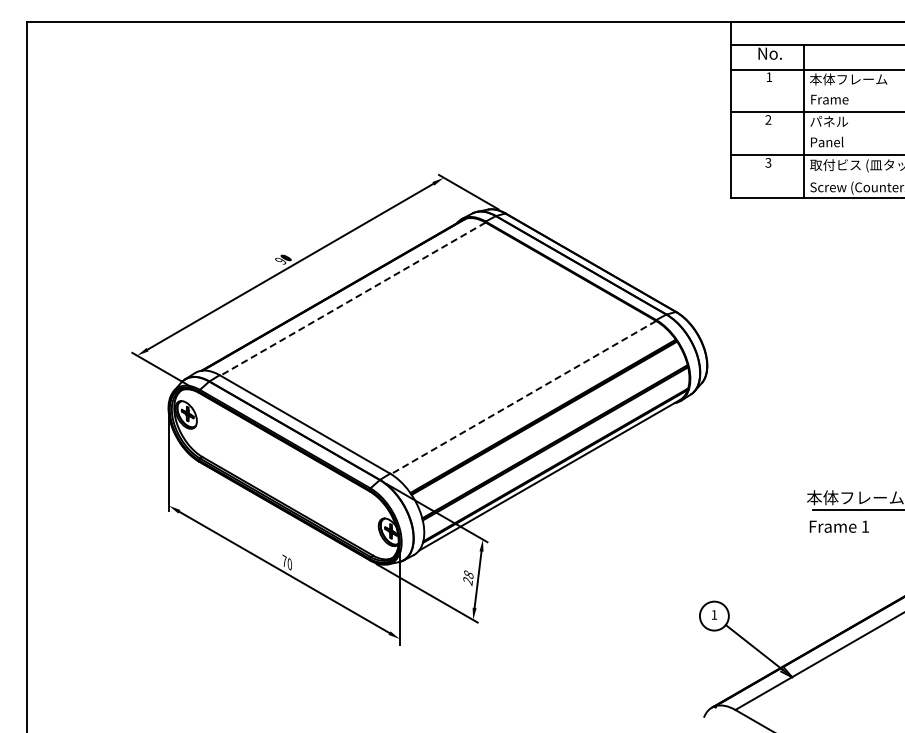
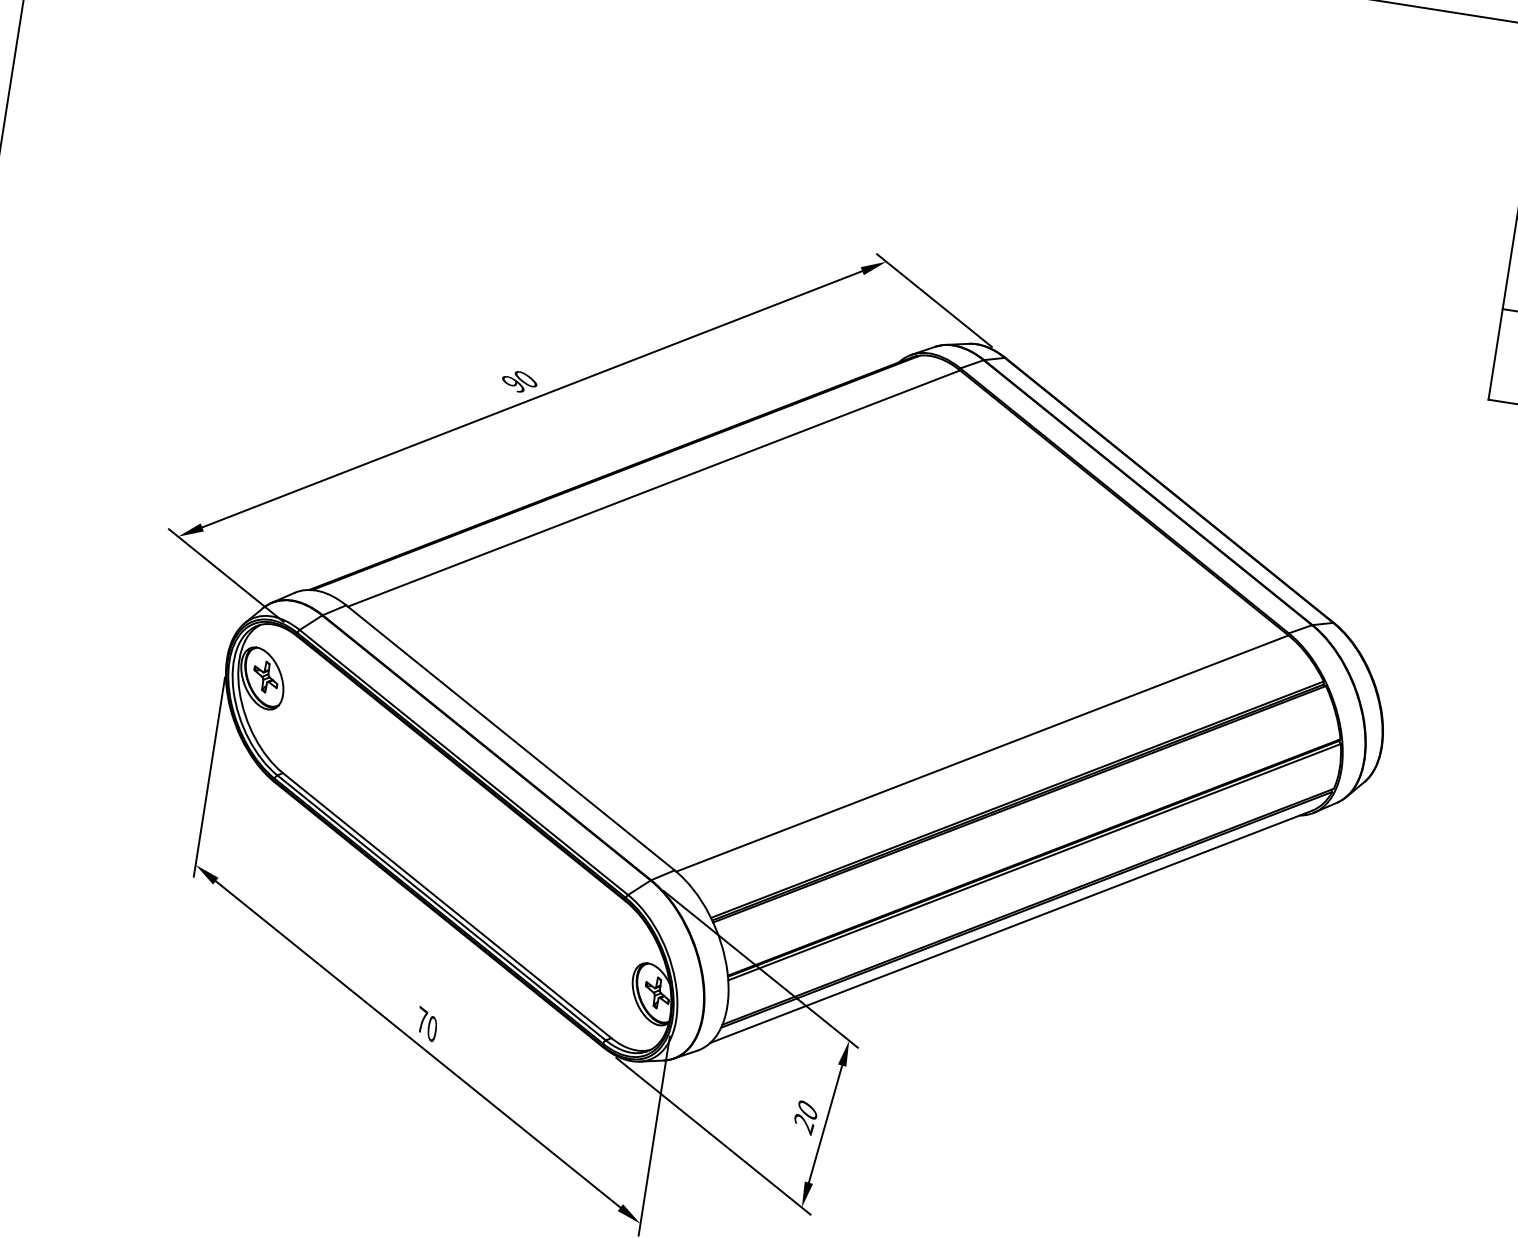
line: (352, 299) -> (652, 489), dashed -> solid
line: (523, 397) -> (982, 753), dashed -> solid
text: (469, 574) -> (809, 1110), 28 -> 20

